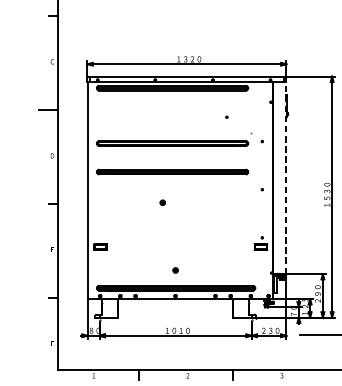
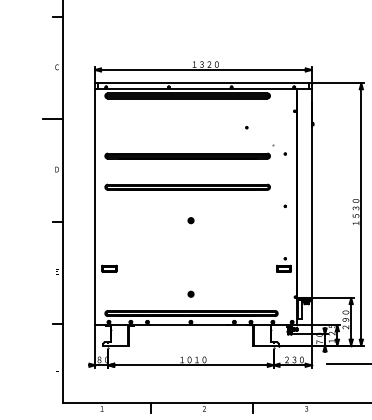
line: (286, 177) -> (311, 193), dashed -> solid
part: (162, 202) -> (190, 220), moved

